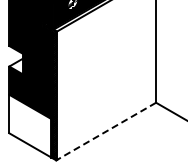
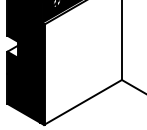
fill: (30, 125) -> (23, 97), added
line: (106, 131) -> (83, 102), dashed -> solid

